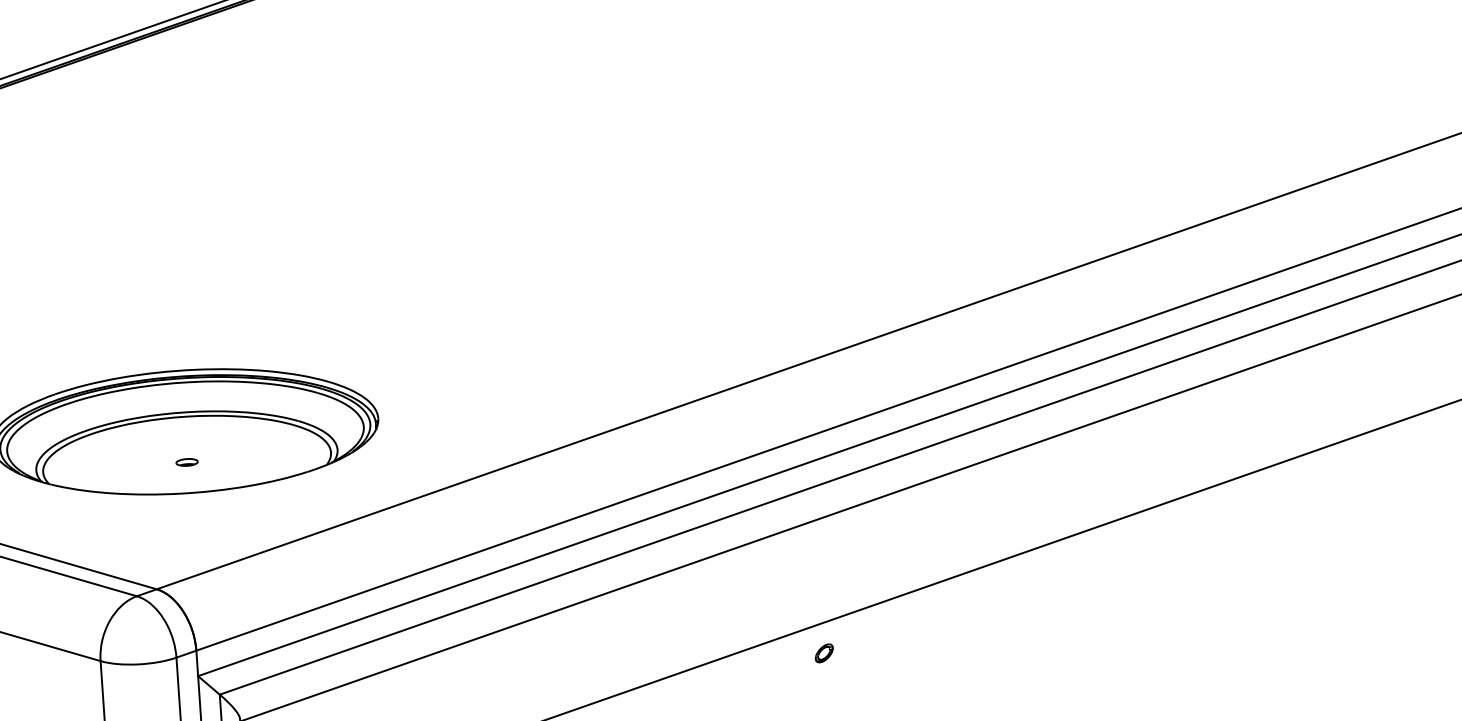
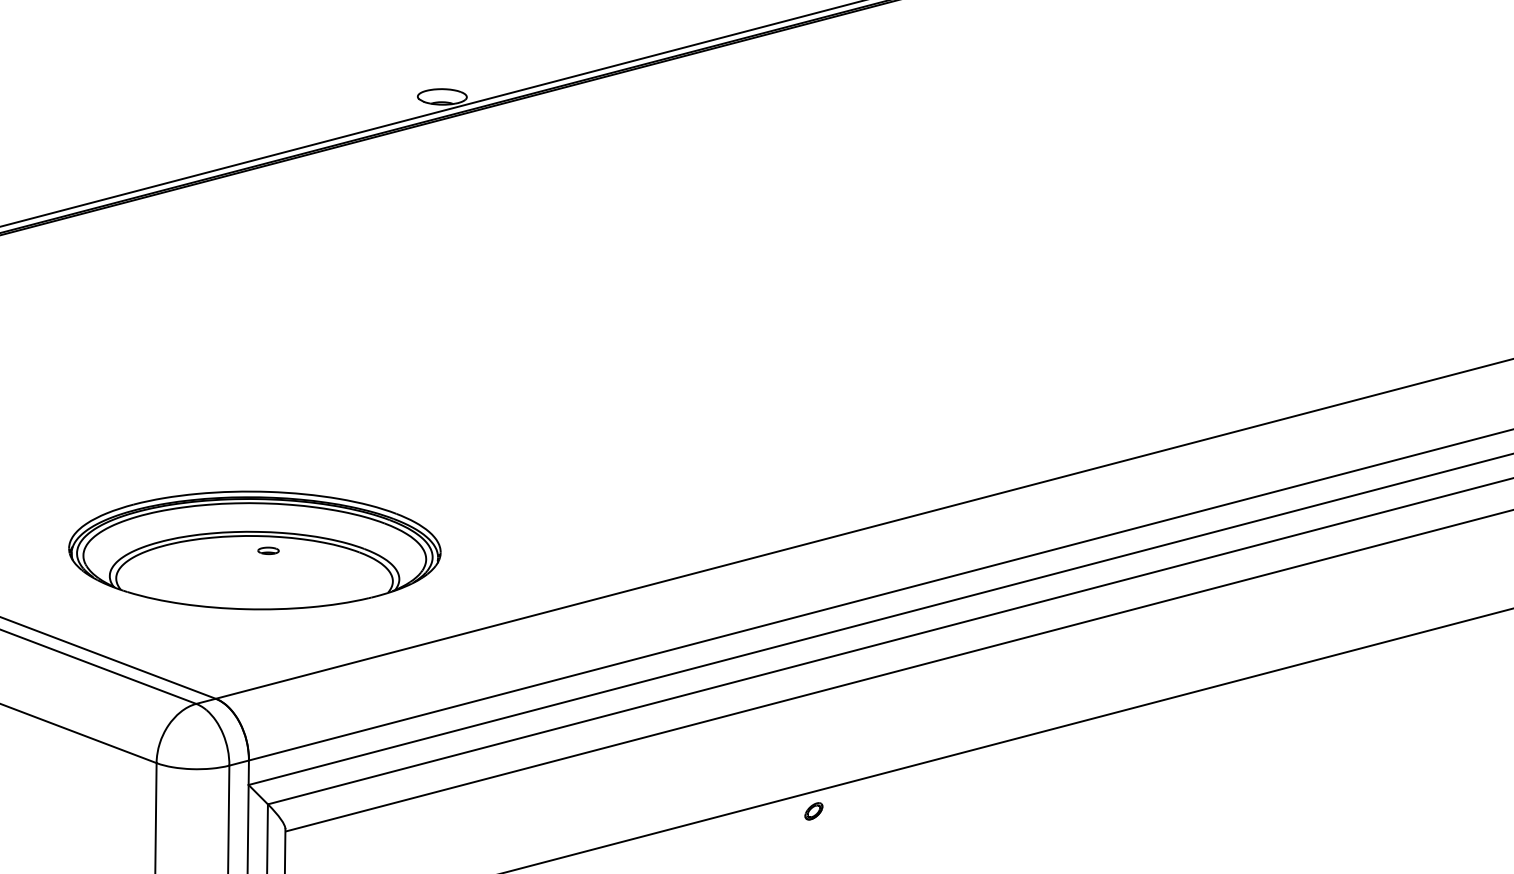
part: (187, 462) -> (268, 550), moved
part: (823, 653) -> (813, 811), moved

